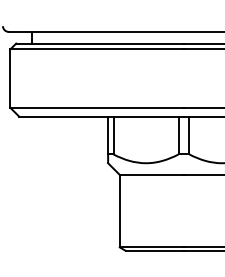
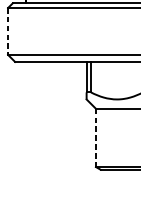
line: (10, 79) -> (8, 32), solid -> dashed
line: (119, 211) -> (95, 138), solid -> dashed

